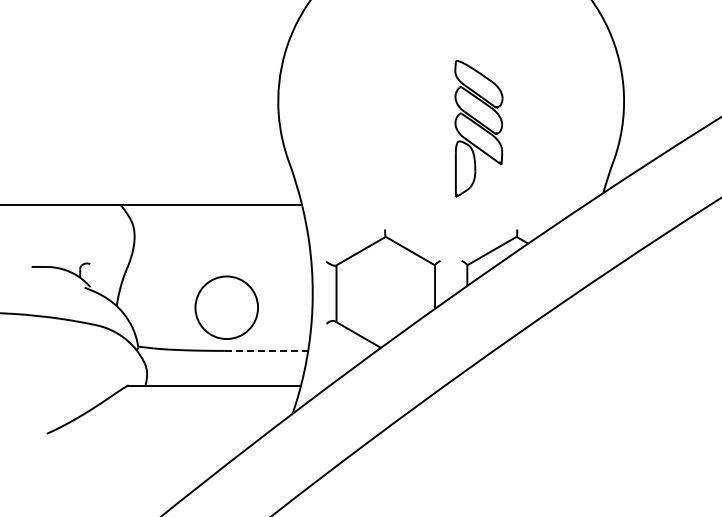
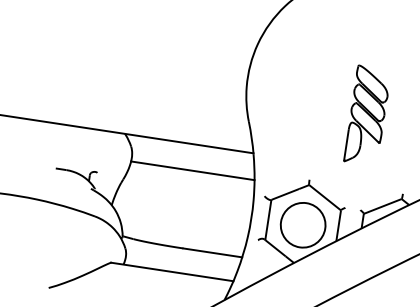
part: (478, 128) -> (367, 115), moved
line: (221, 241) -> (192, 170), added
circle: (226, 307) -> (302, 225), moved
line: (266, 350) -> (212, 252), dashed -> solid

